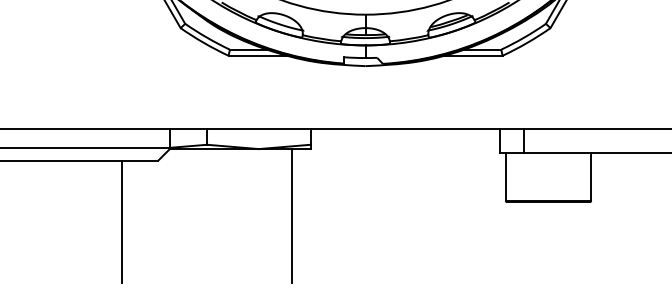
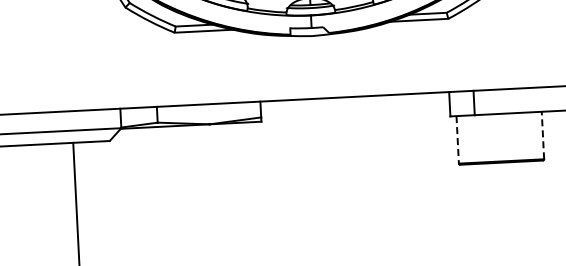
line: (505, 177) -> (457, 140), solid -> dashed
line: (591, 177) -> (543, 135), solid -> dashed
line: (292, 216) -> (246, 189), removed

